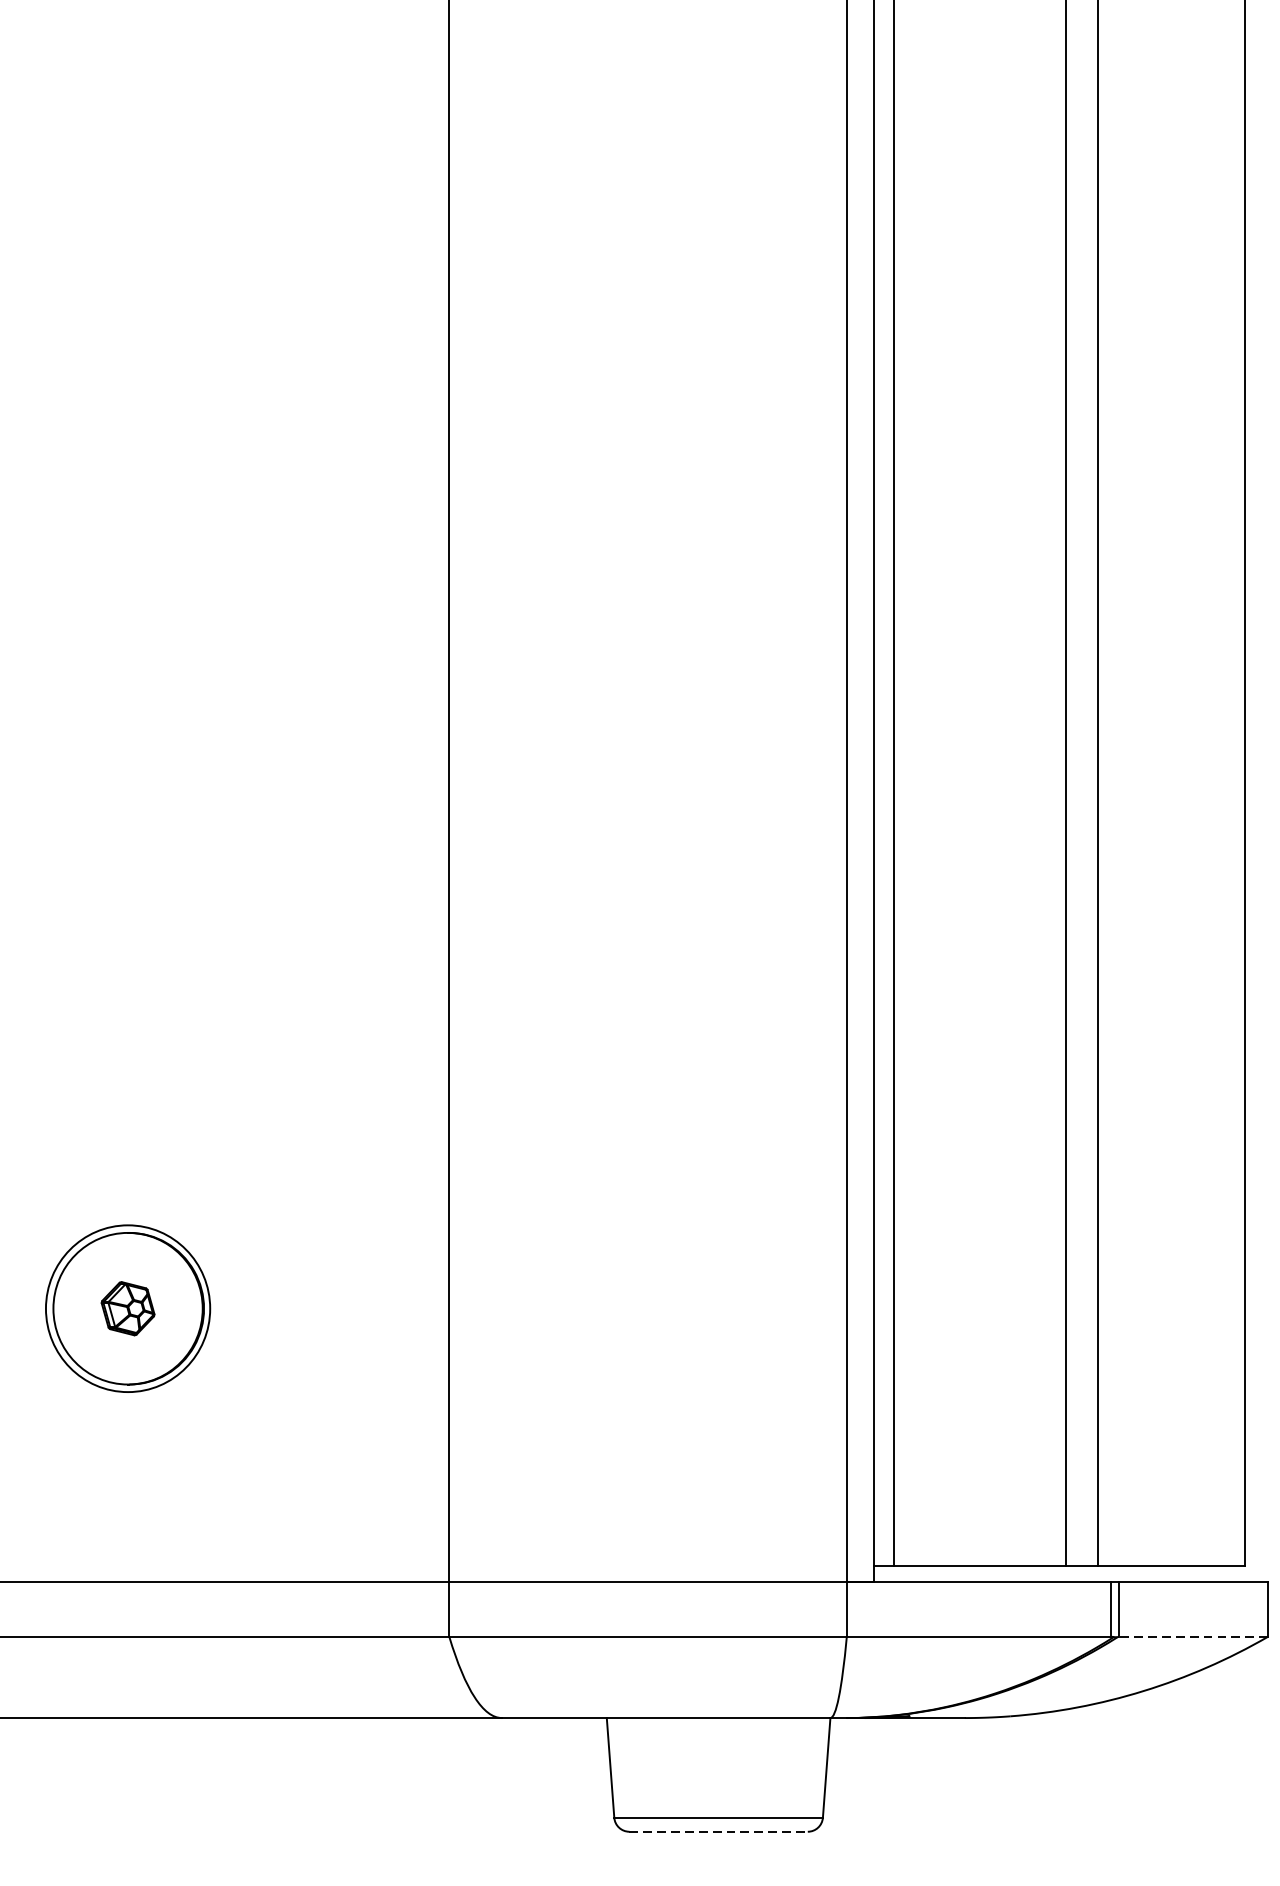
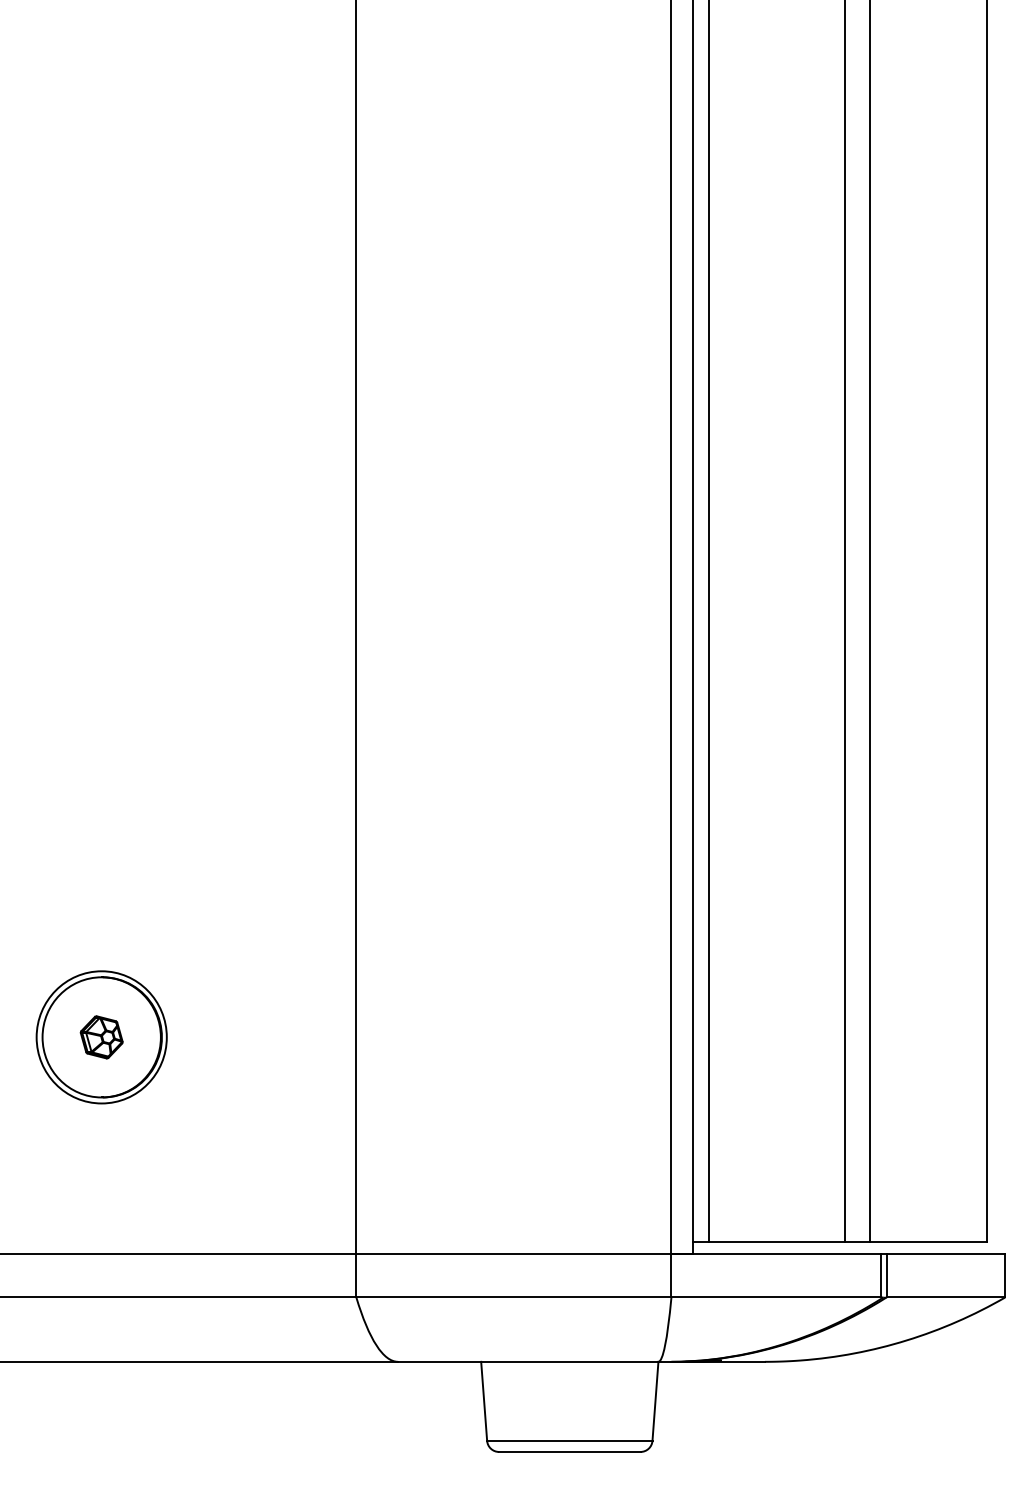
line: (1192, 1636) -> (945, 1297), dashed -> solid
line: (718, 1831) -> (569, 1451), dashed -> solid

